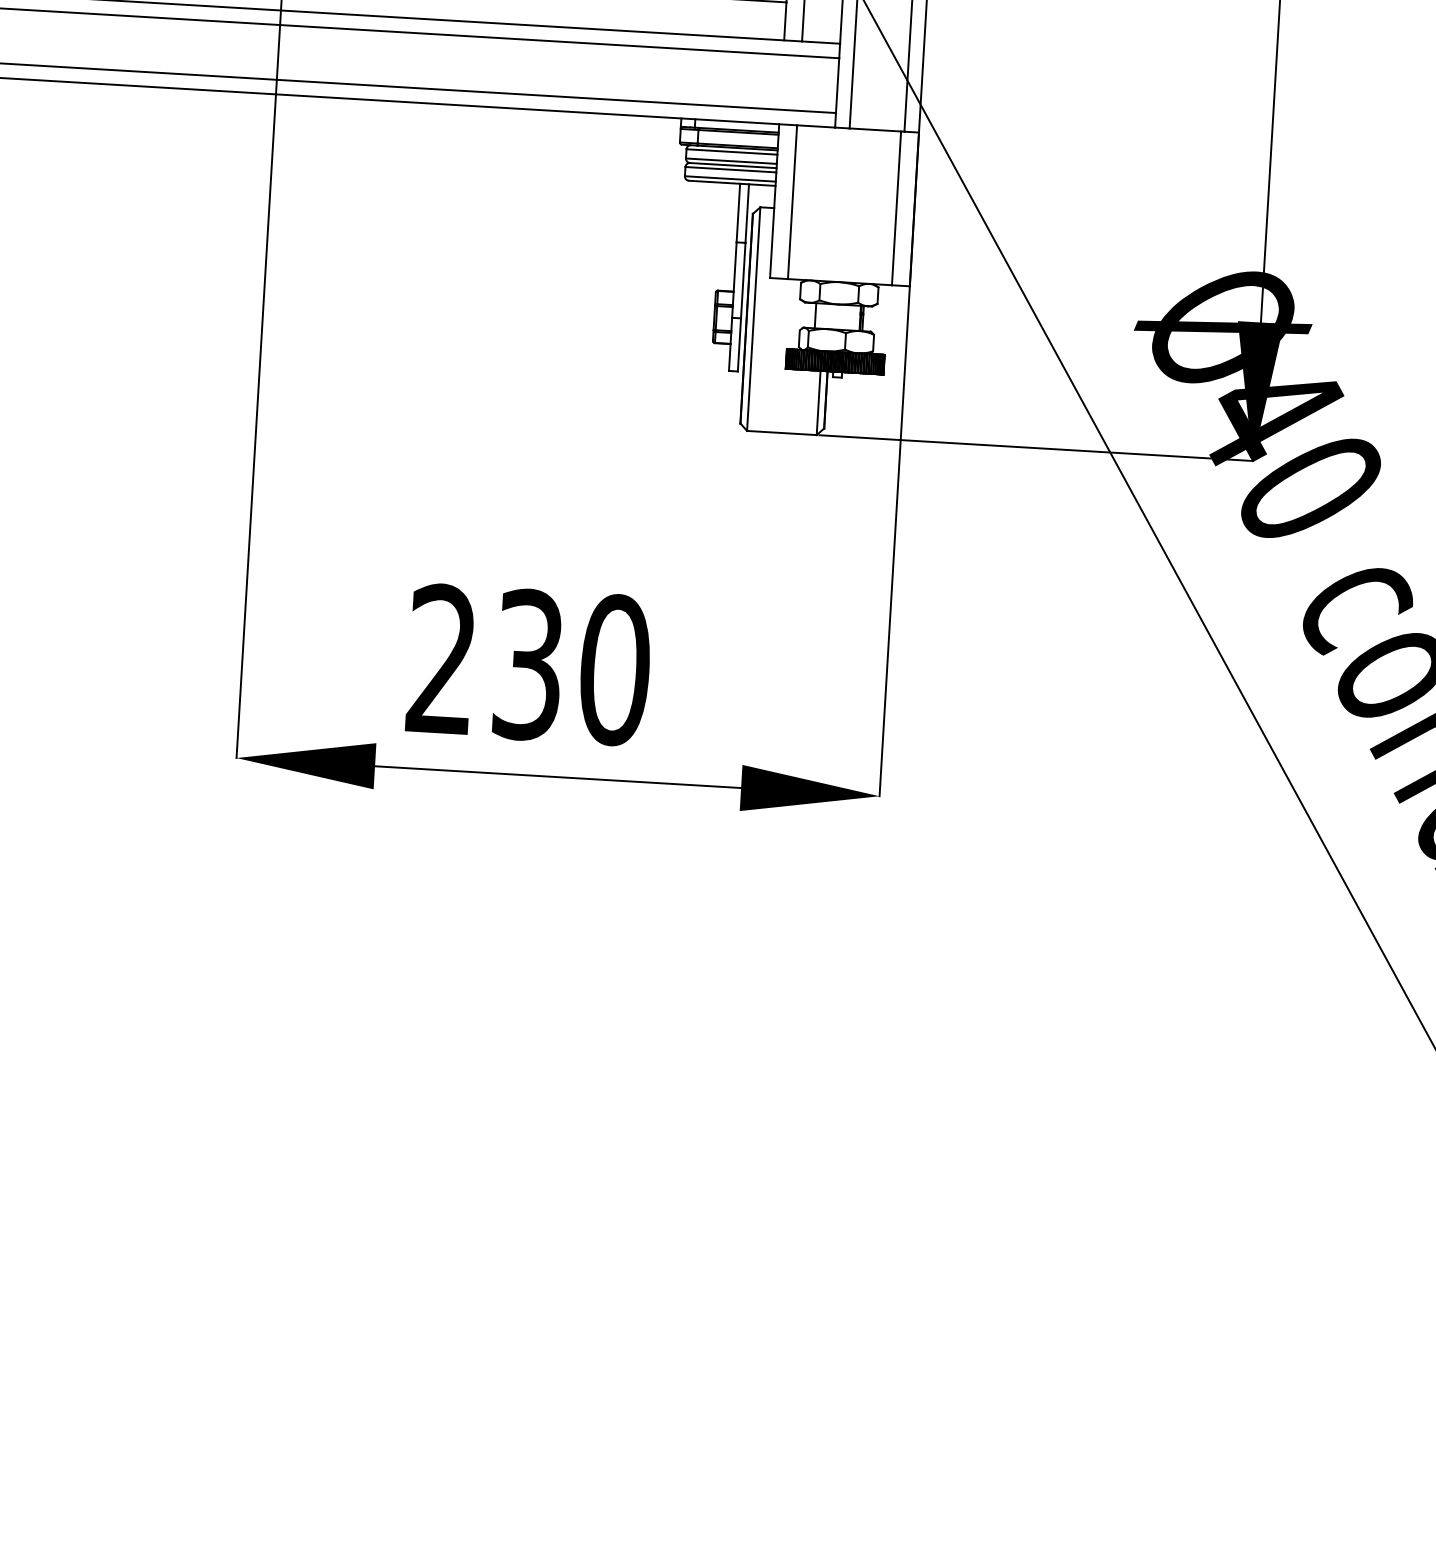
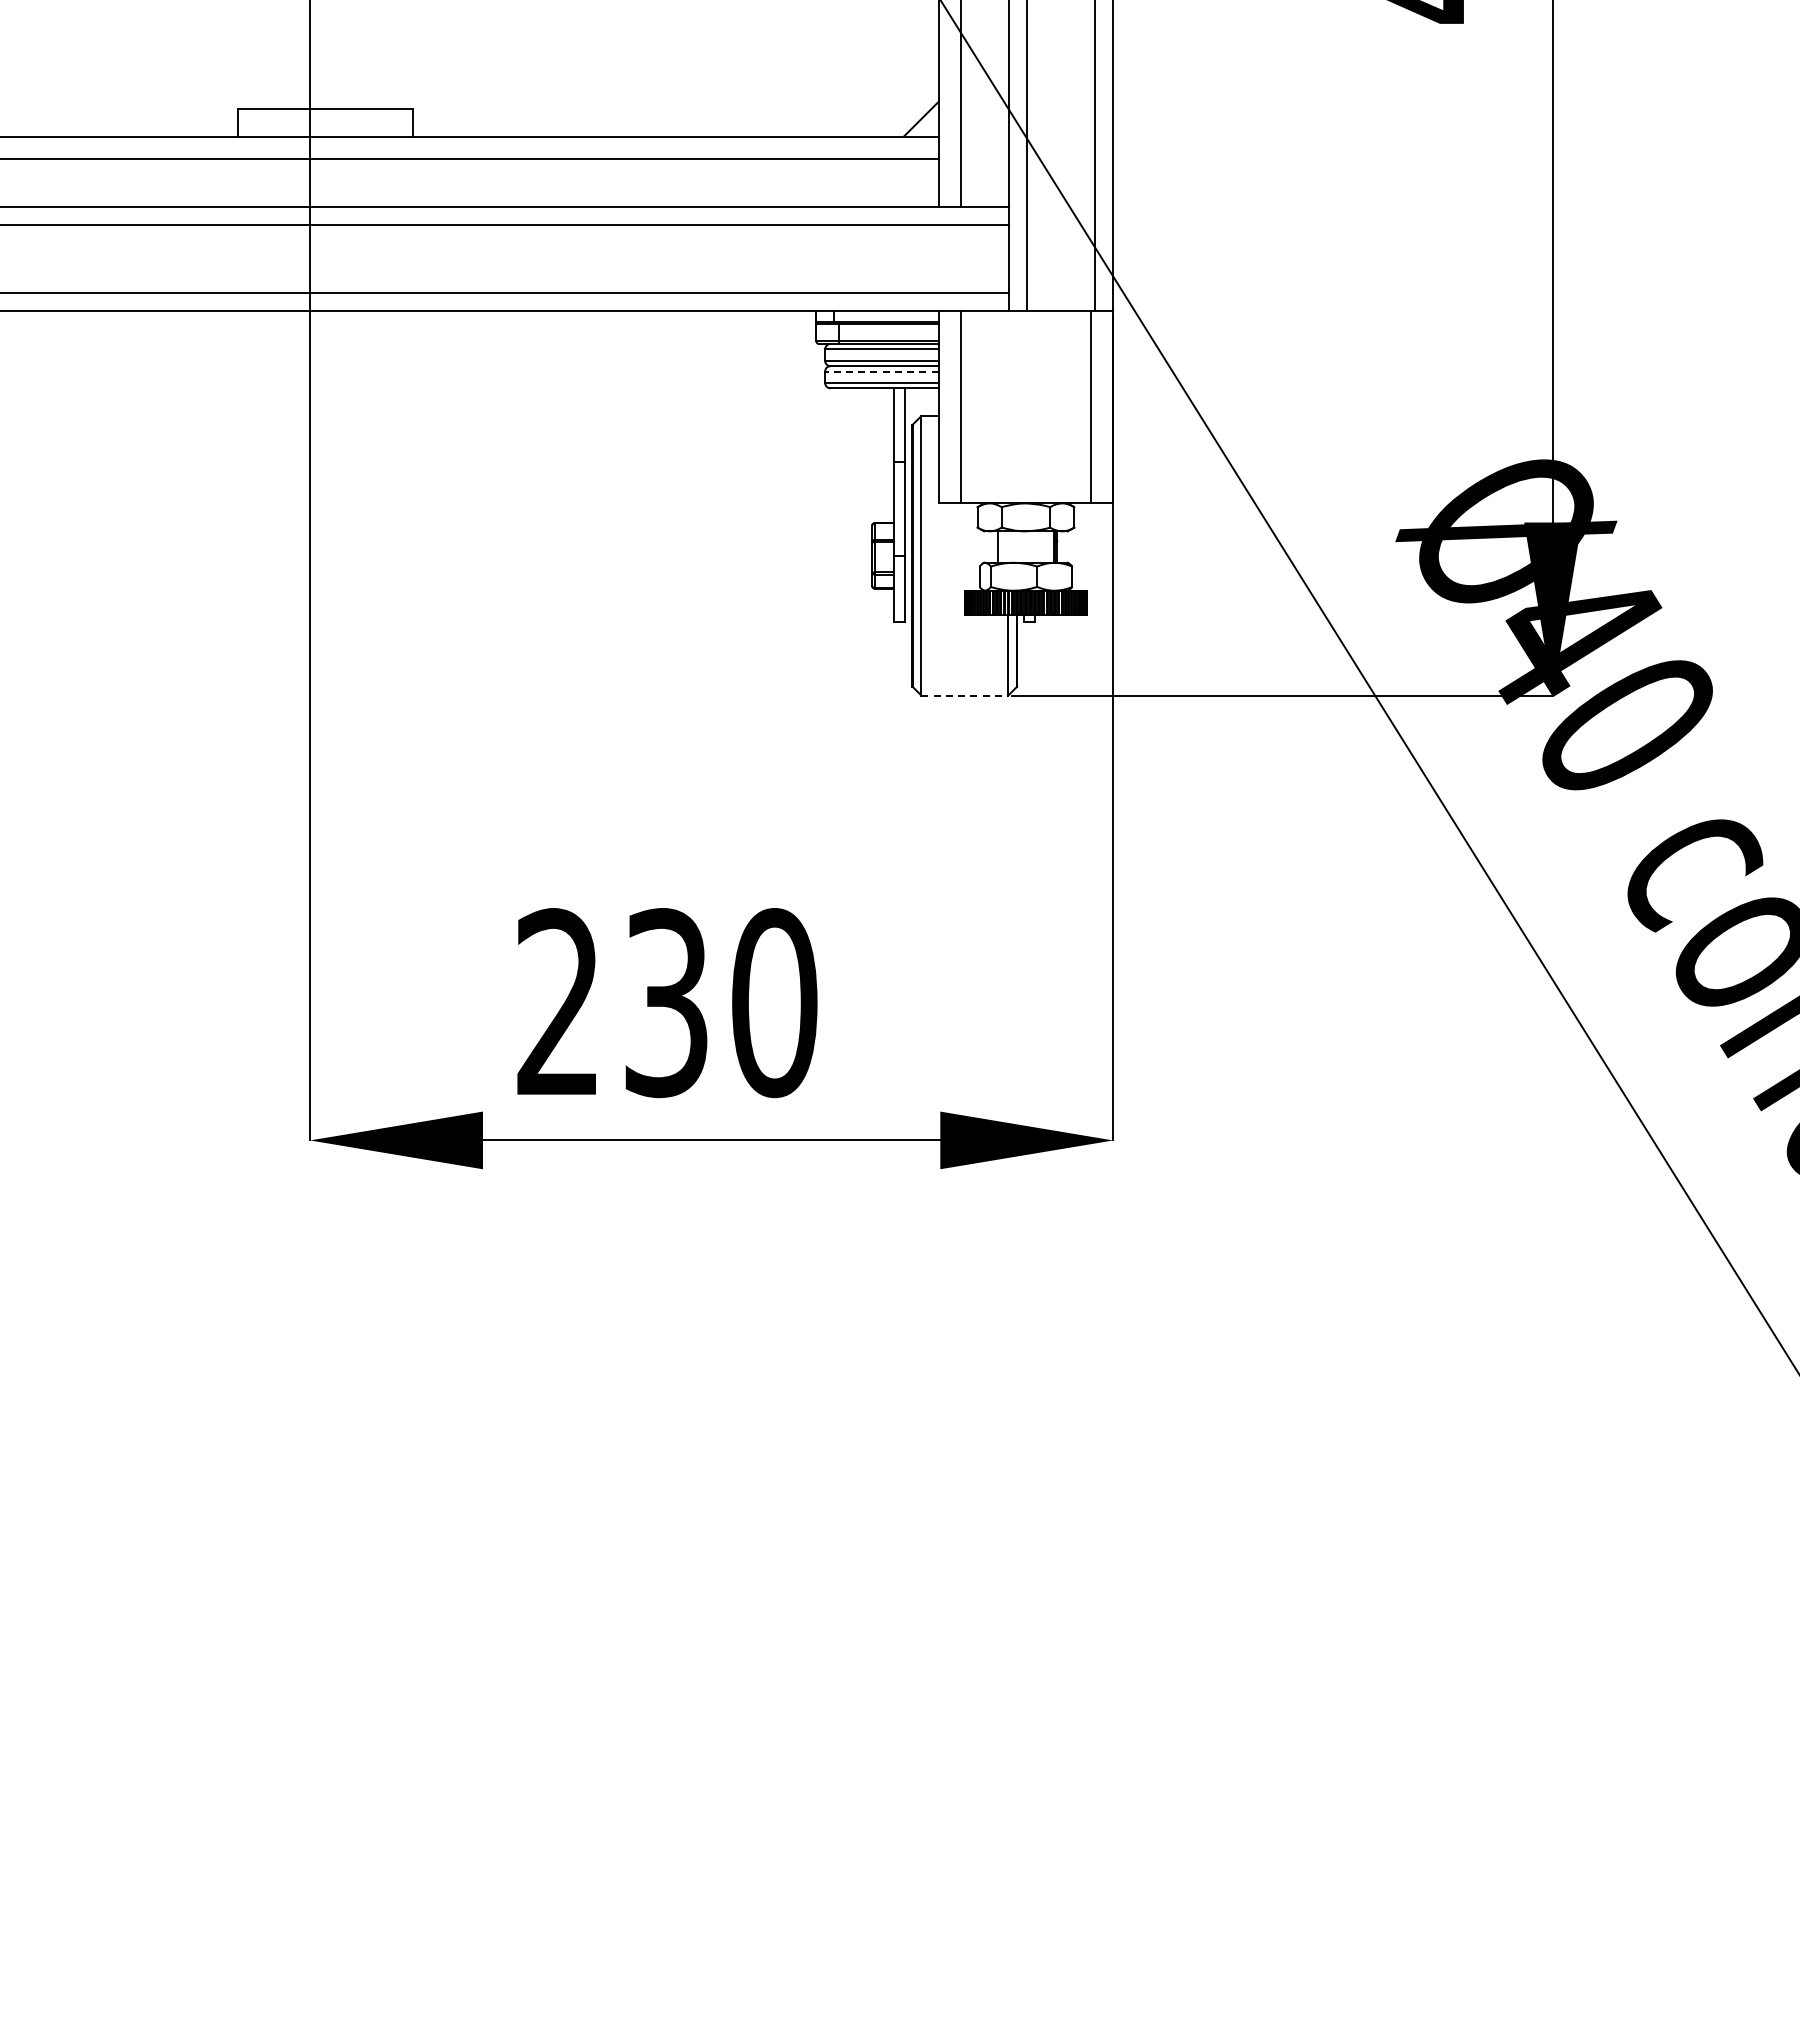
line: (730, 169) -> (881, 371), solid -> dashed
line: (781, 432) -> (964, 695), solid -> dashed

